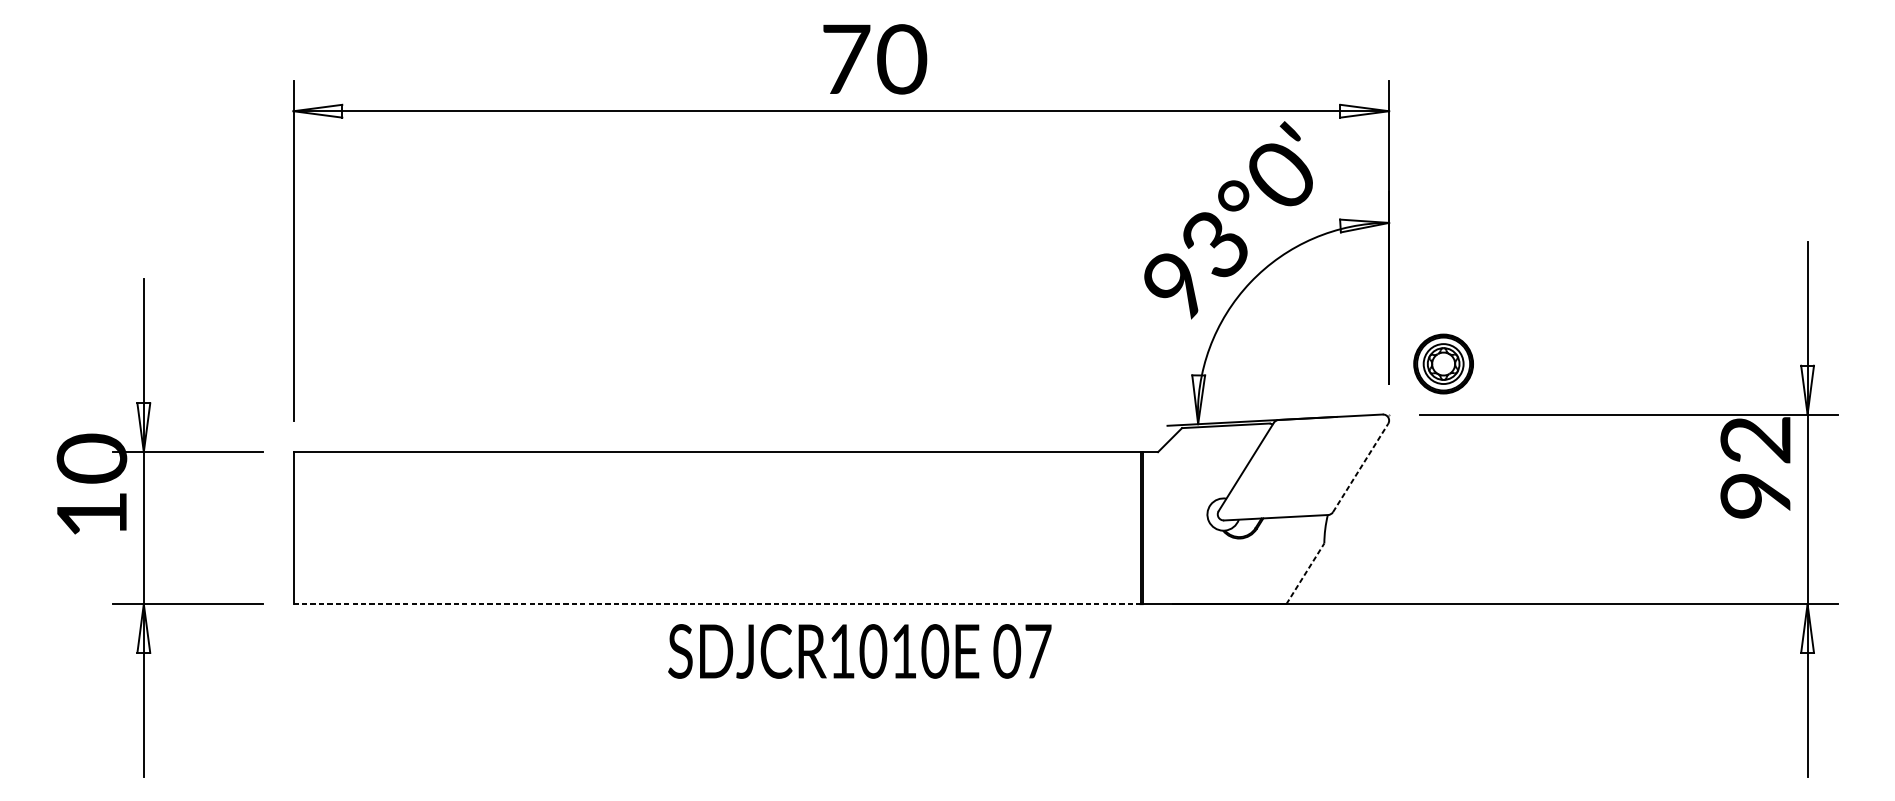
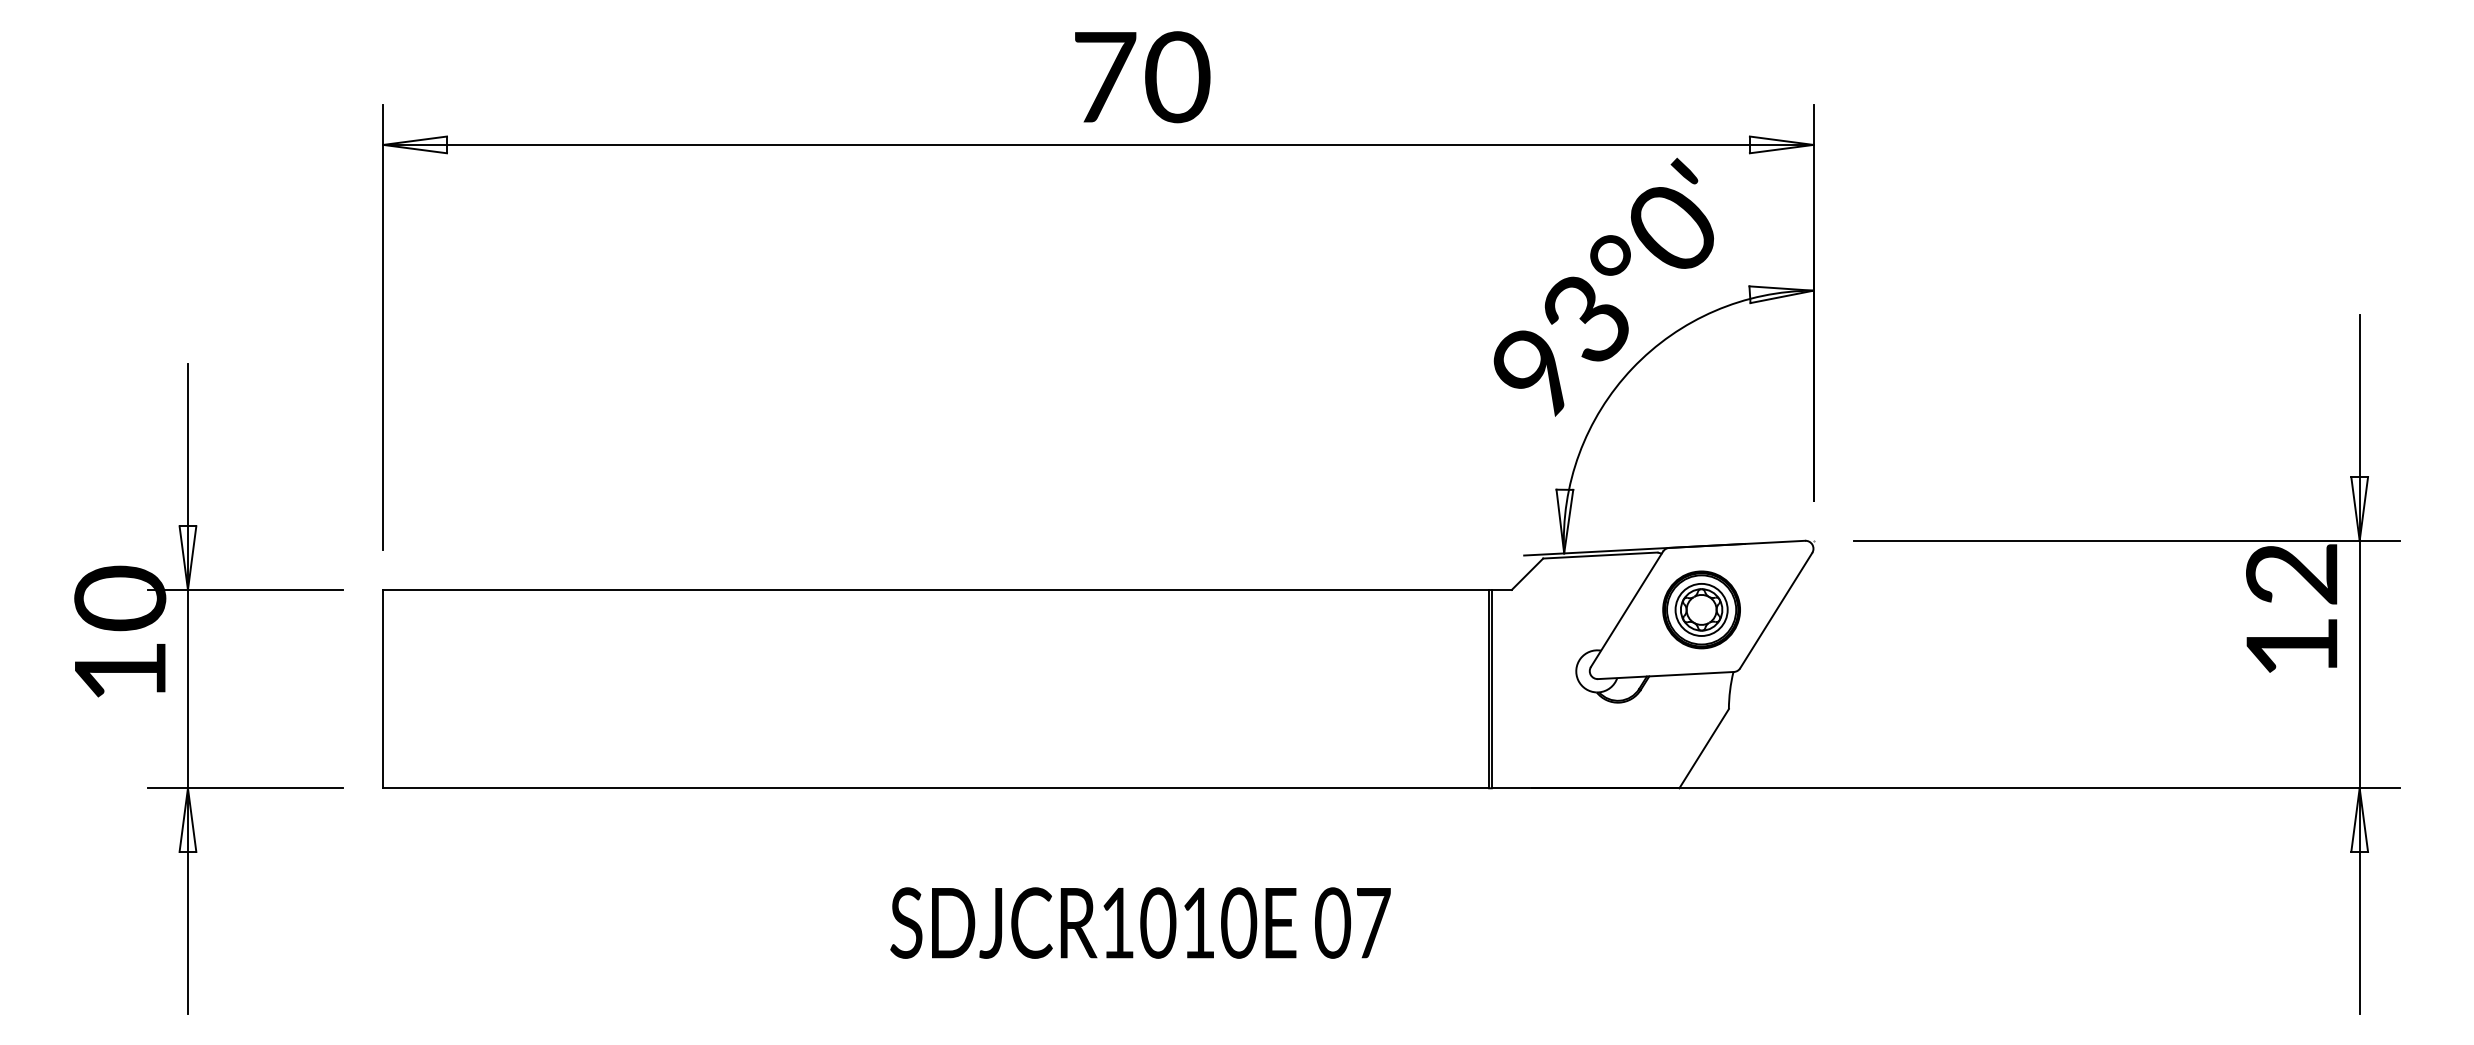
part: (1443, 363) -> (1701, 609), moved
line: (1360, 467) -> (1776, 610), dashed -> solid
text: (1755, 496) -> (2291, 647), 92 -> 12
line: (1305, 573) -> (1704, 748), dashed -> solid
line: (717, 604) -> (936, 788), dashed -> solid
text: (859, 651) -> (1140, 922), moved

